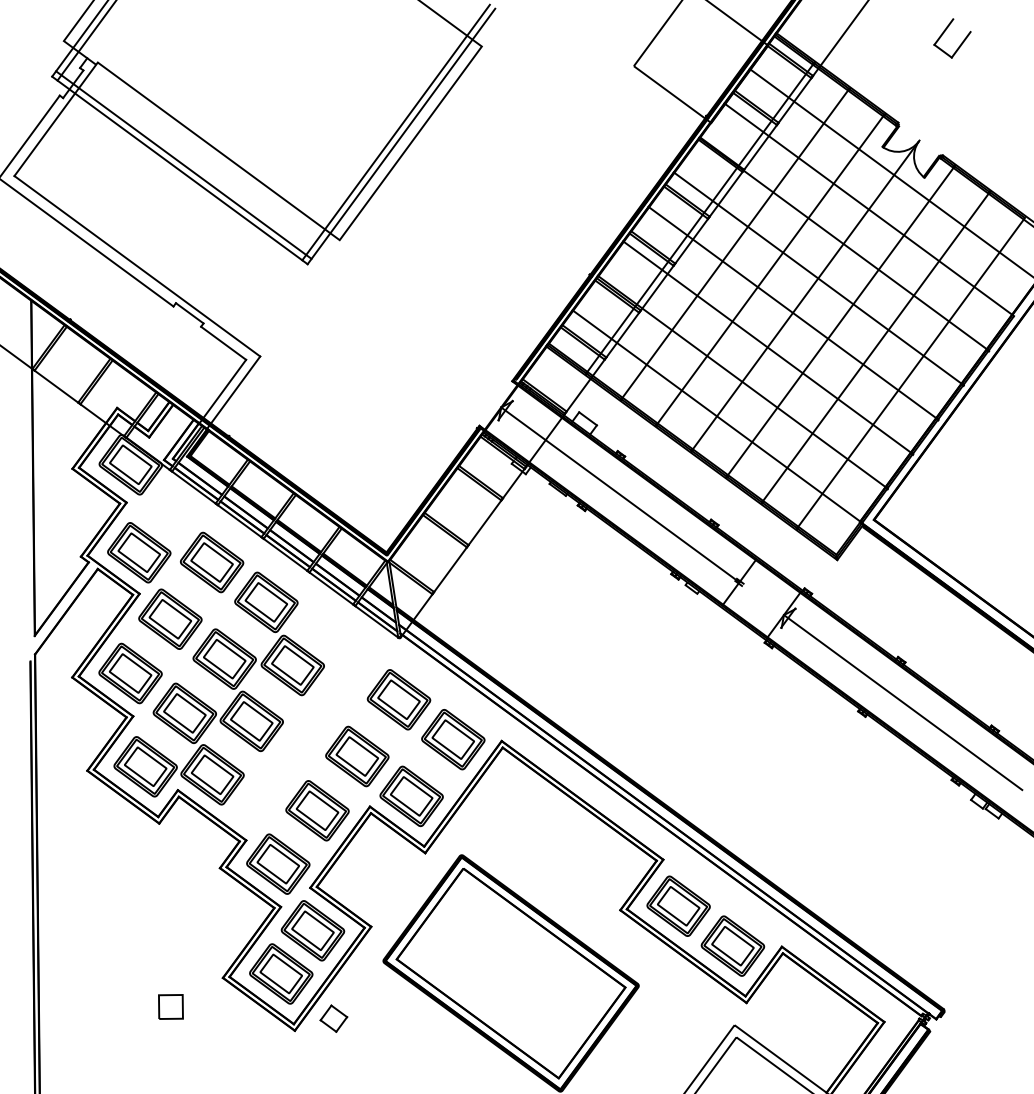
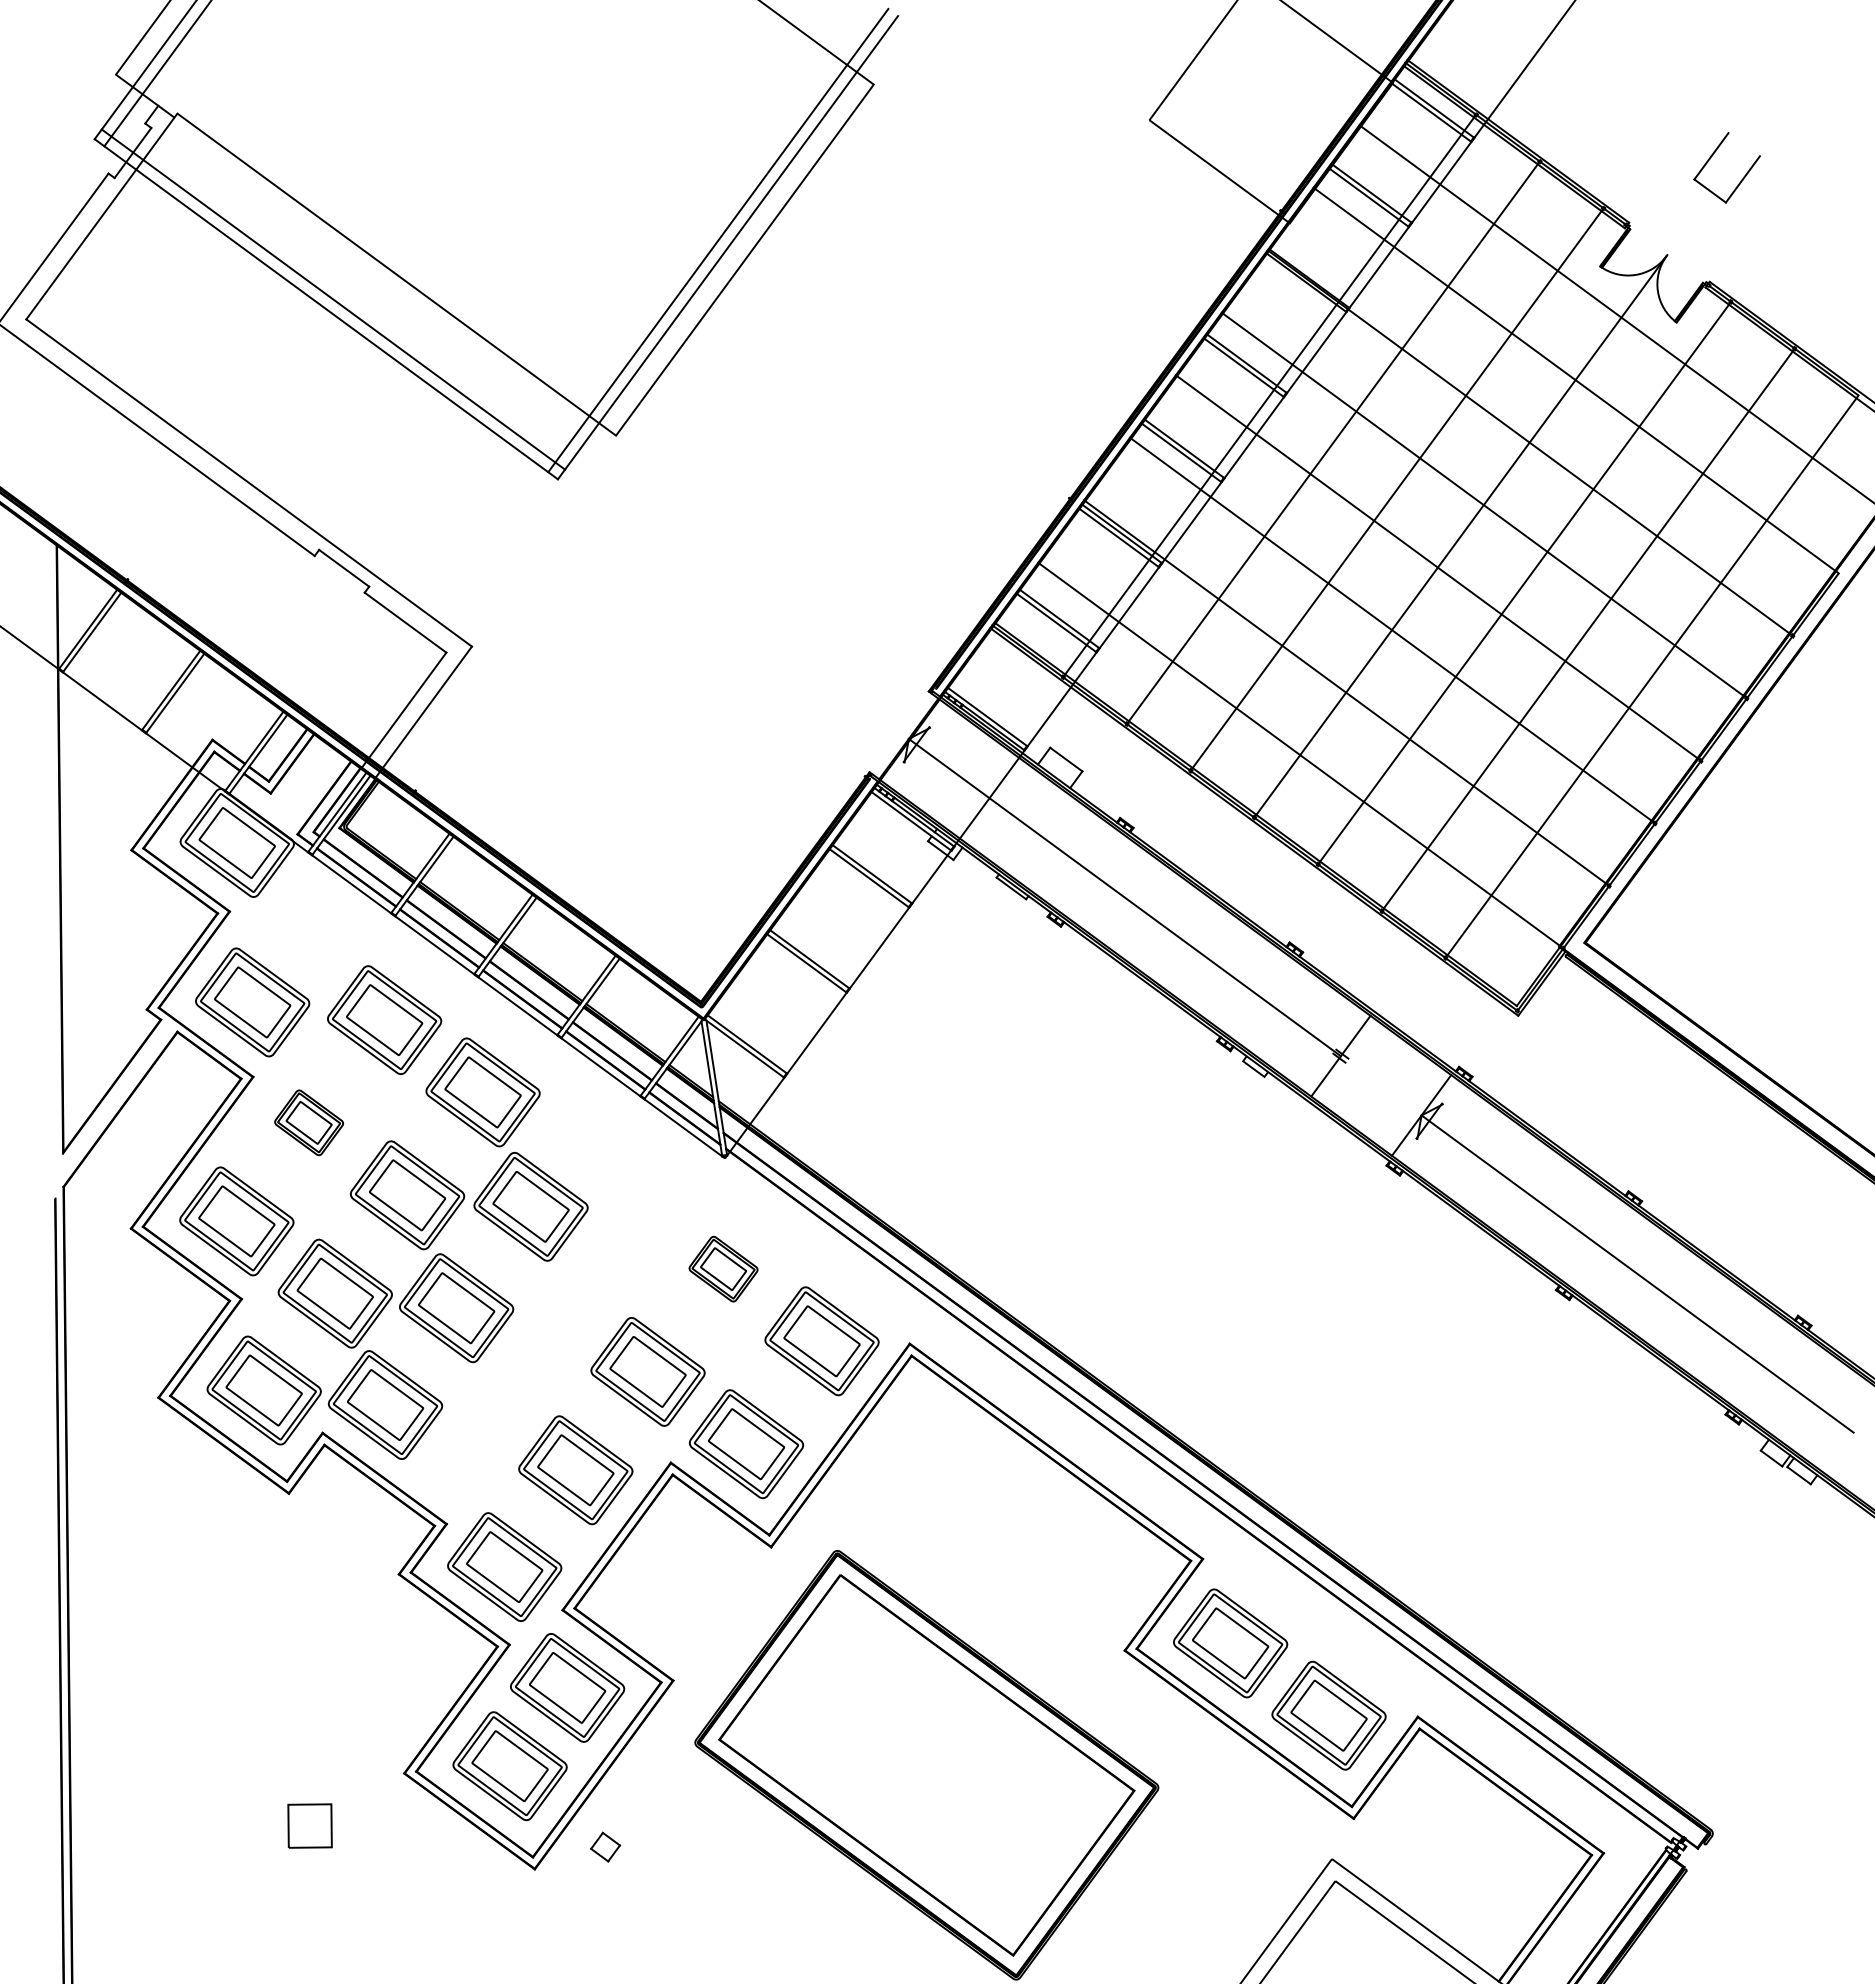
part: (943, 34) -> (1710, 160), moved
part: (170, 618) -> (309, 1121), size x0.6
part: (398, 699) -> (722, 1268), size x0.6
part: (333, 1018) -> (604, 1846), size x0.6

